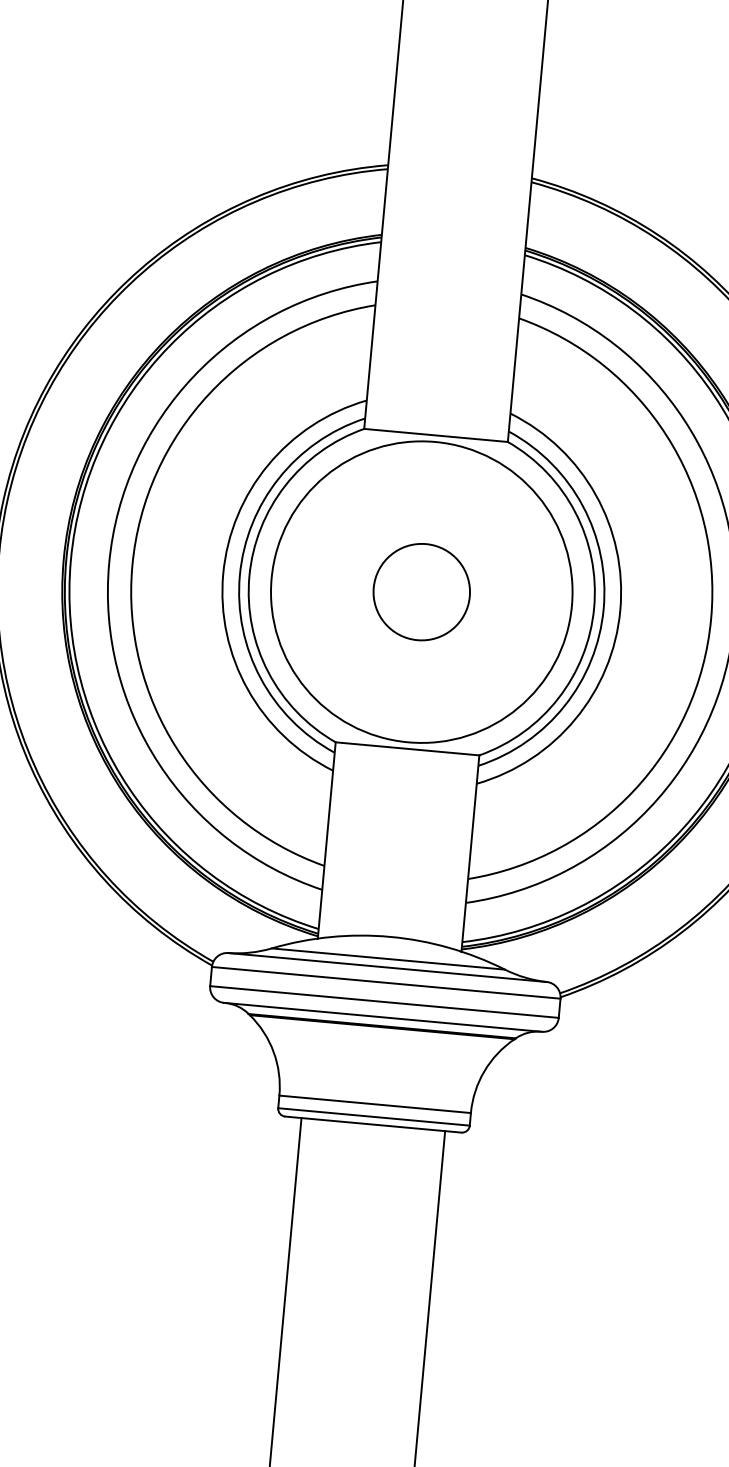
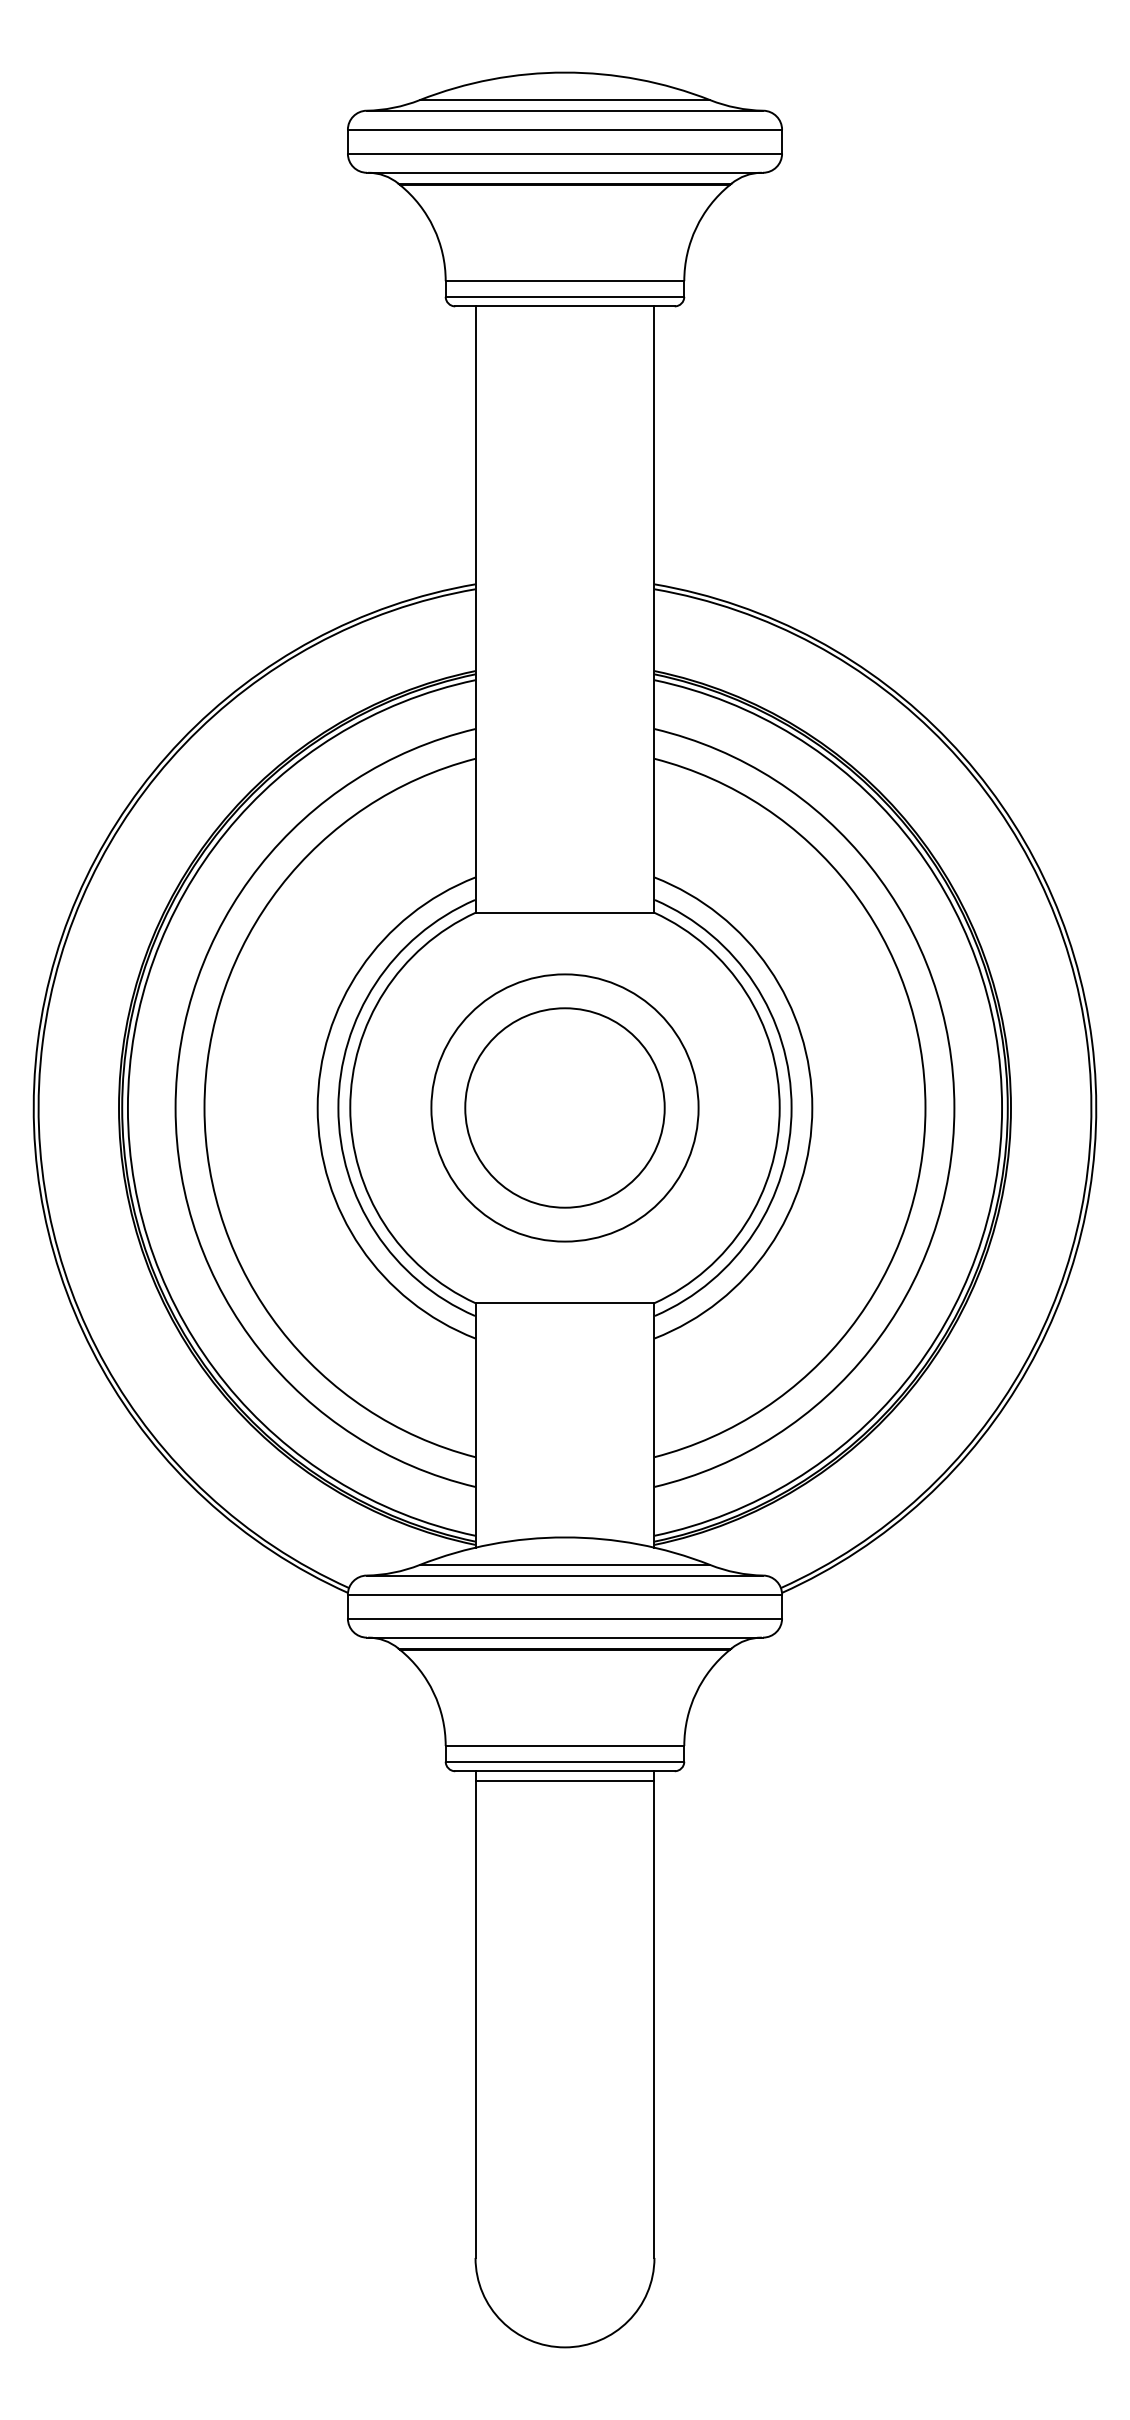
circle: (421, 591) -> (564, 1107), size x0.71
circle: (421, 591) -> (564, 1107), size x1.67
line: (372, 1131) -> (564, 1780), added

